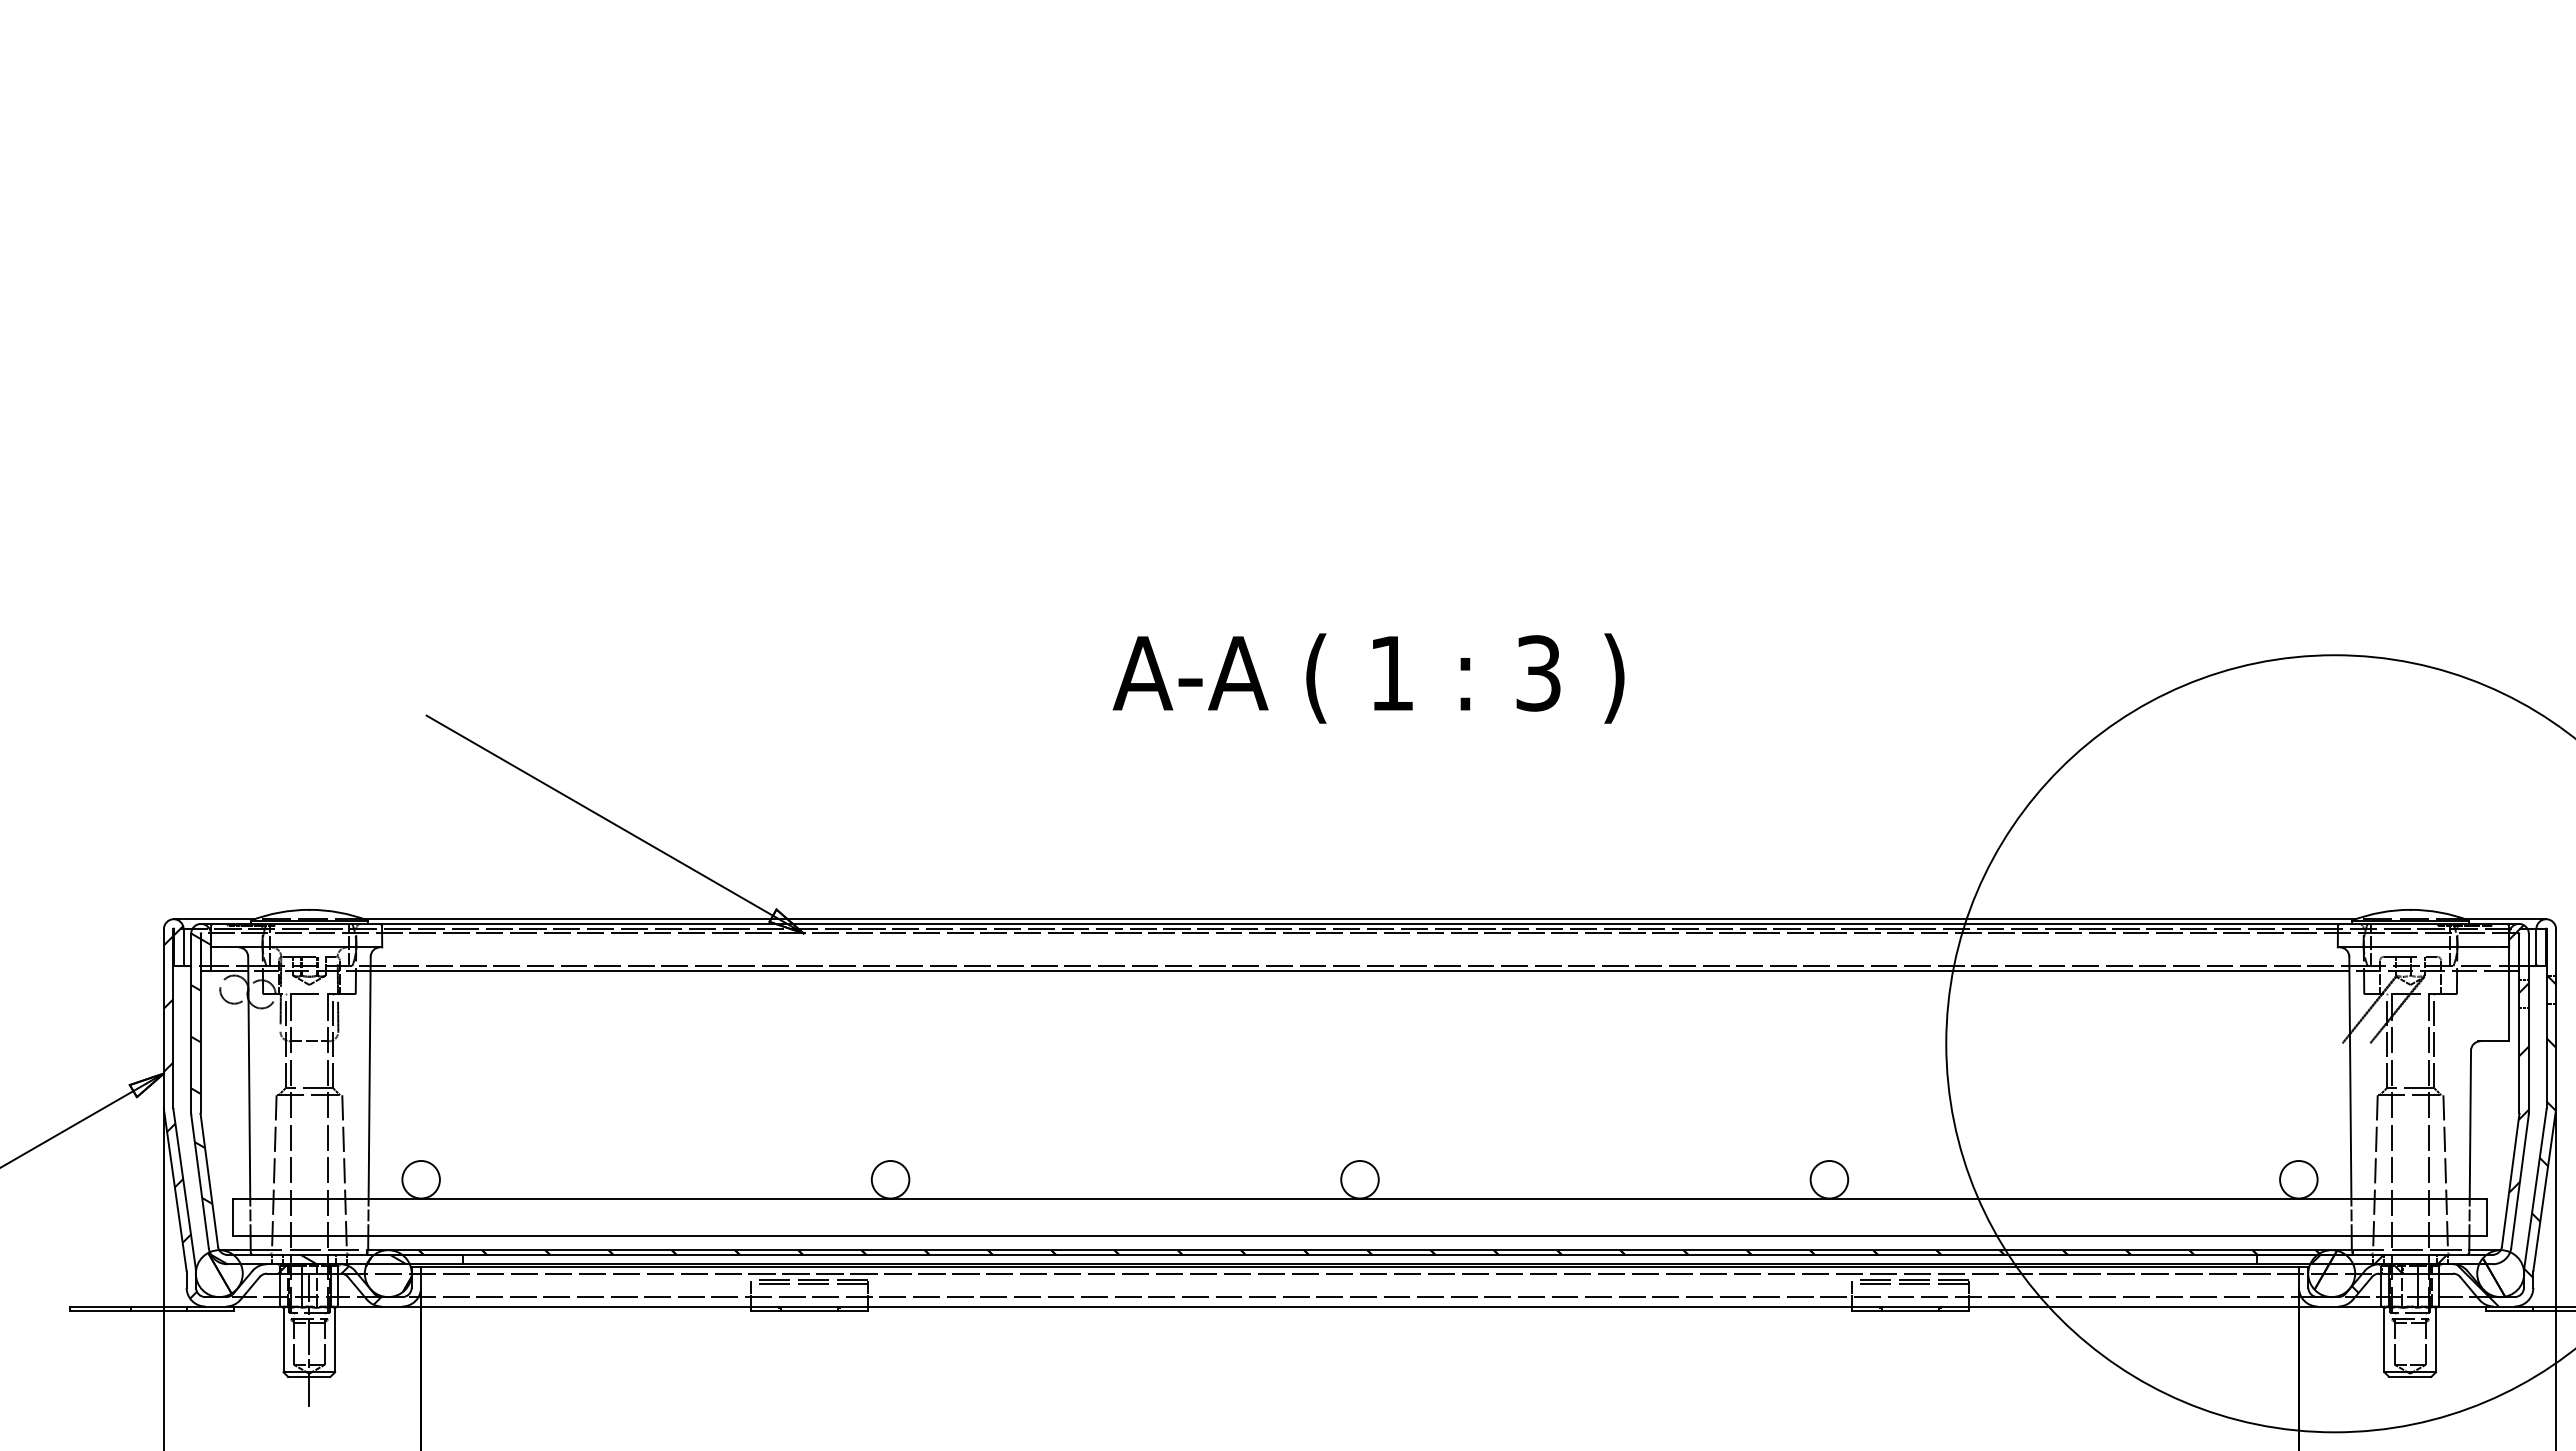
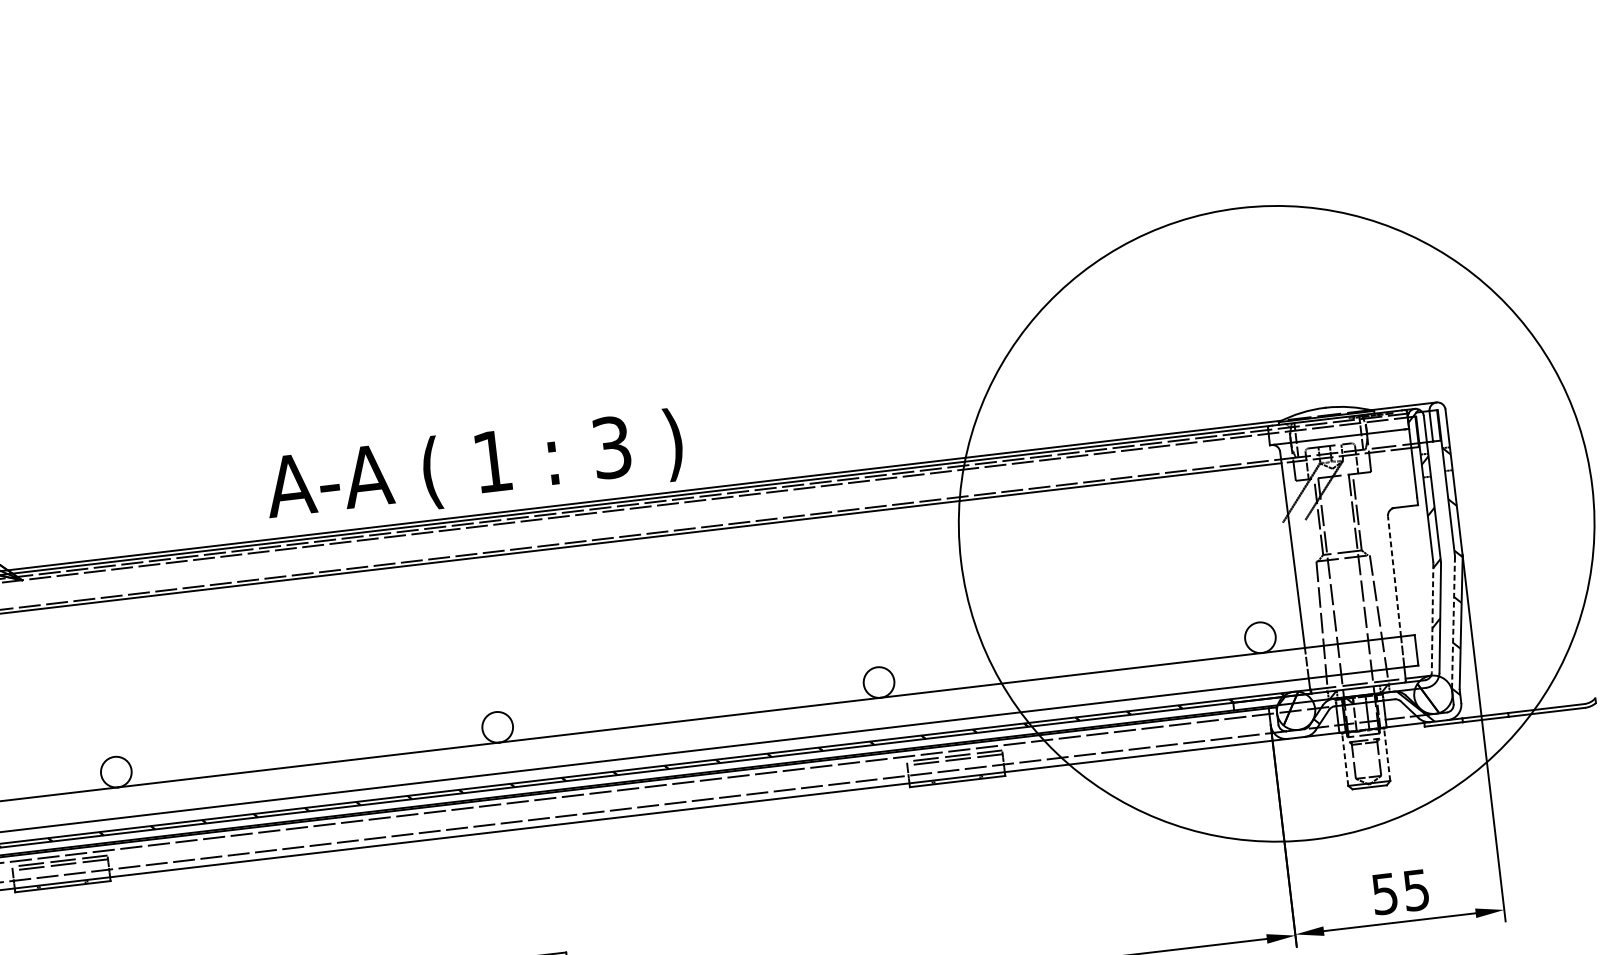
text: (1368, 678) -> (474, 467), moved
line: (2470, 1124) -> (1394, 576), solid -> dashed
line: (2510, 1180) -> (1432, 618), solid -> dashed
line: (2535, 1189) -> (1453, 623), solid -> dashed
line: (2384, 1340) -> (1345, 760), solid -> dashed
line: (2436, 1340) -> (1387, 755), solid -> dashed

